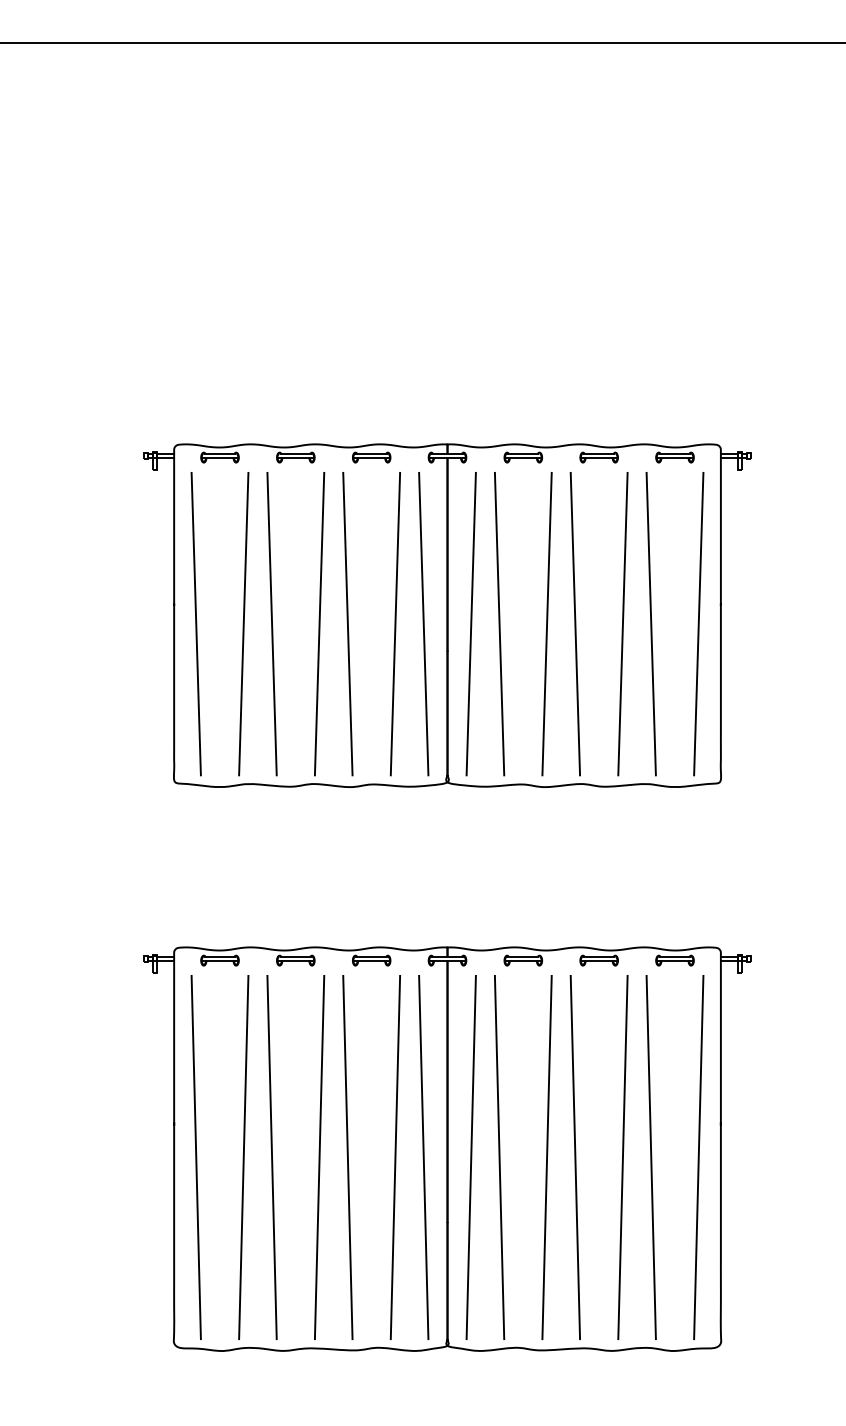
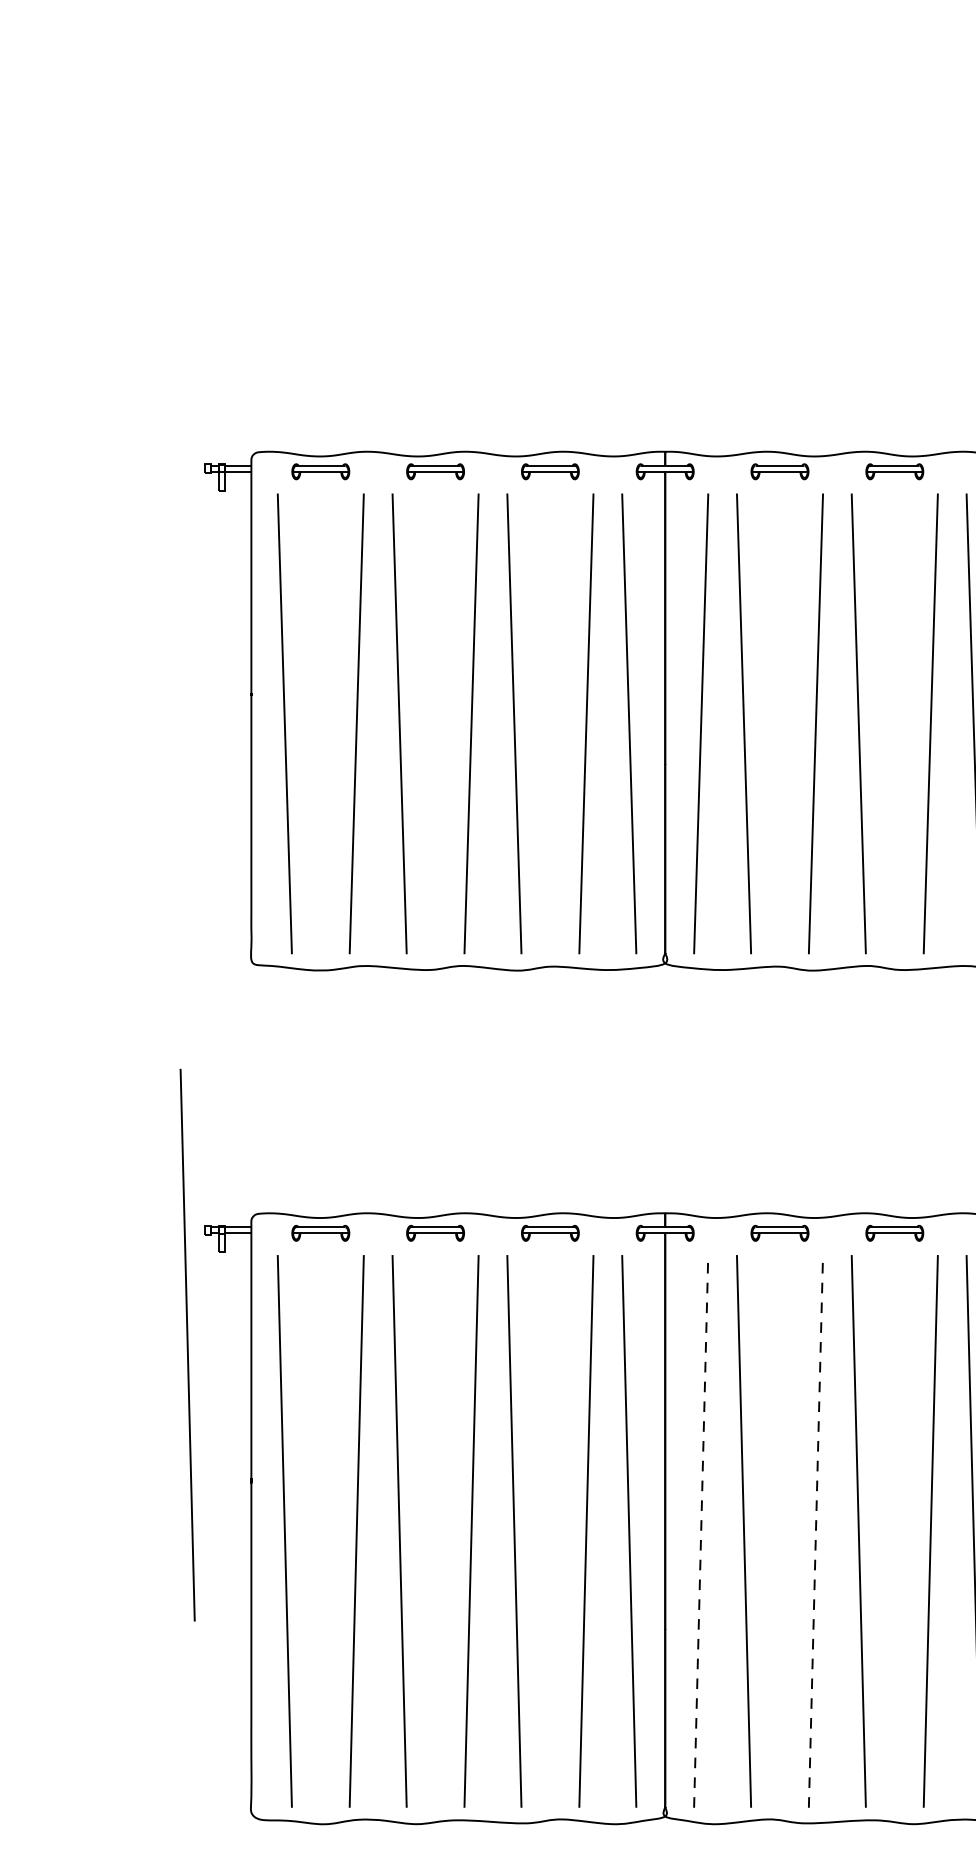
line: (131, 1034) -> (186, 1345), added
line: (471, 1157) -> (701, 1531), solid -> dashed
line: (547, 1157) -> (816, 1531), solid -> dashed

